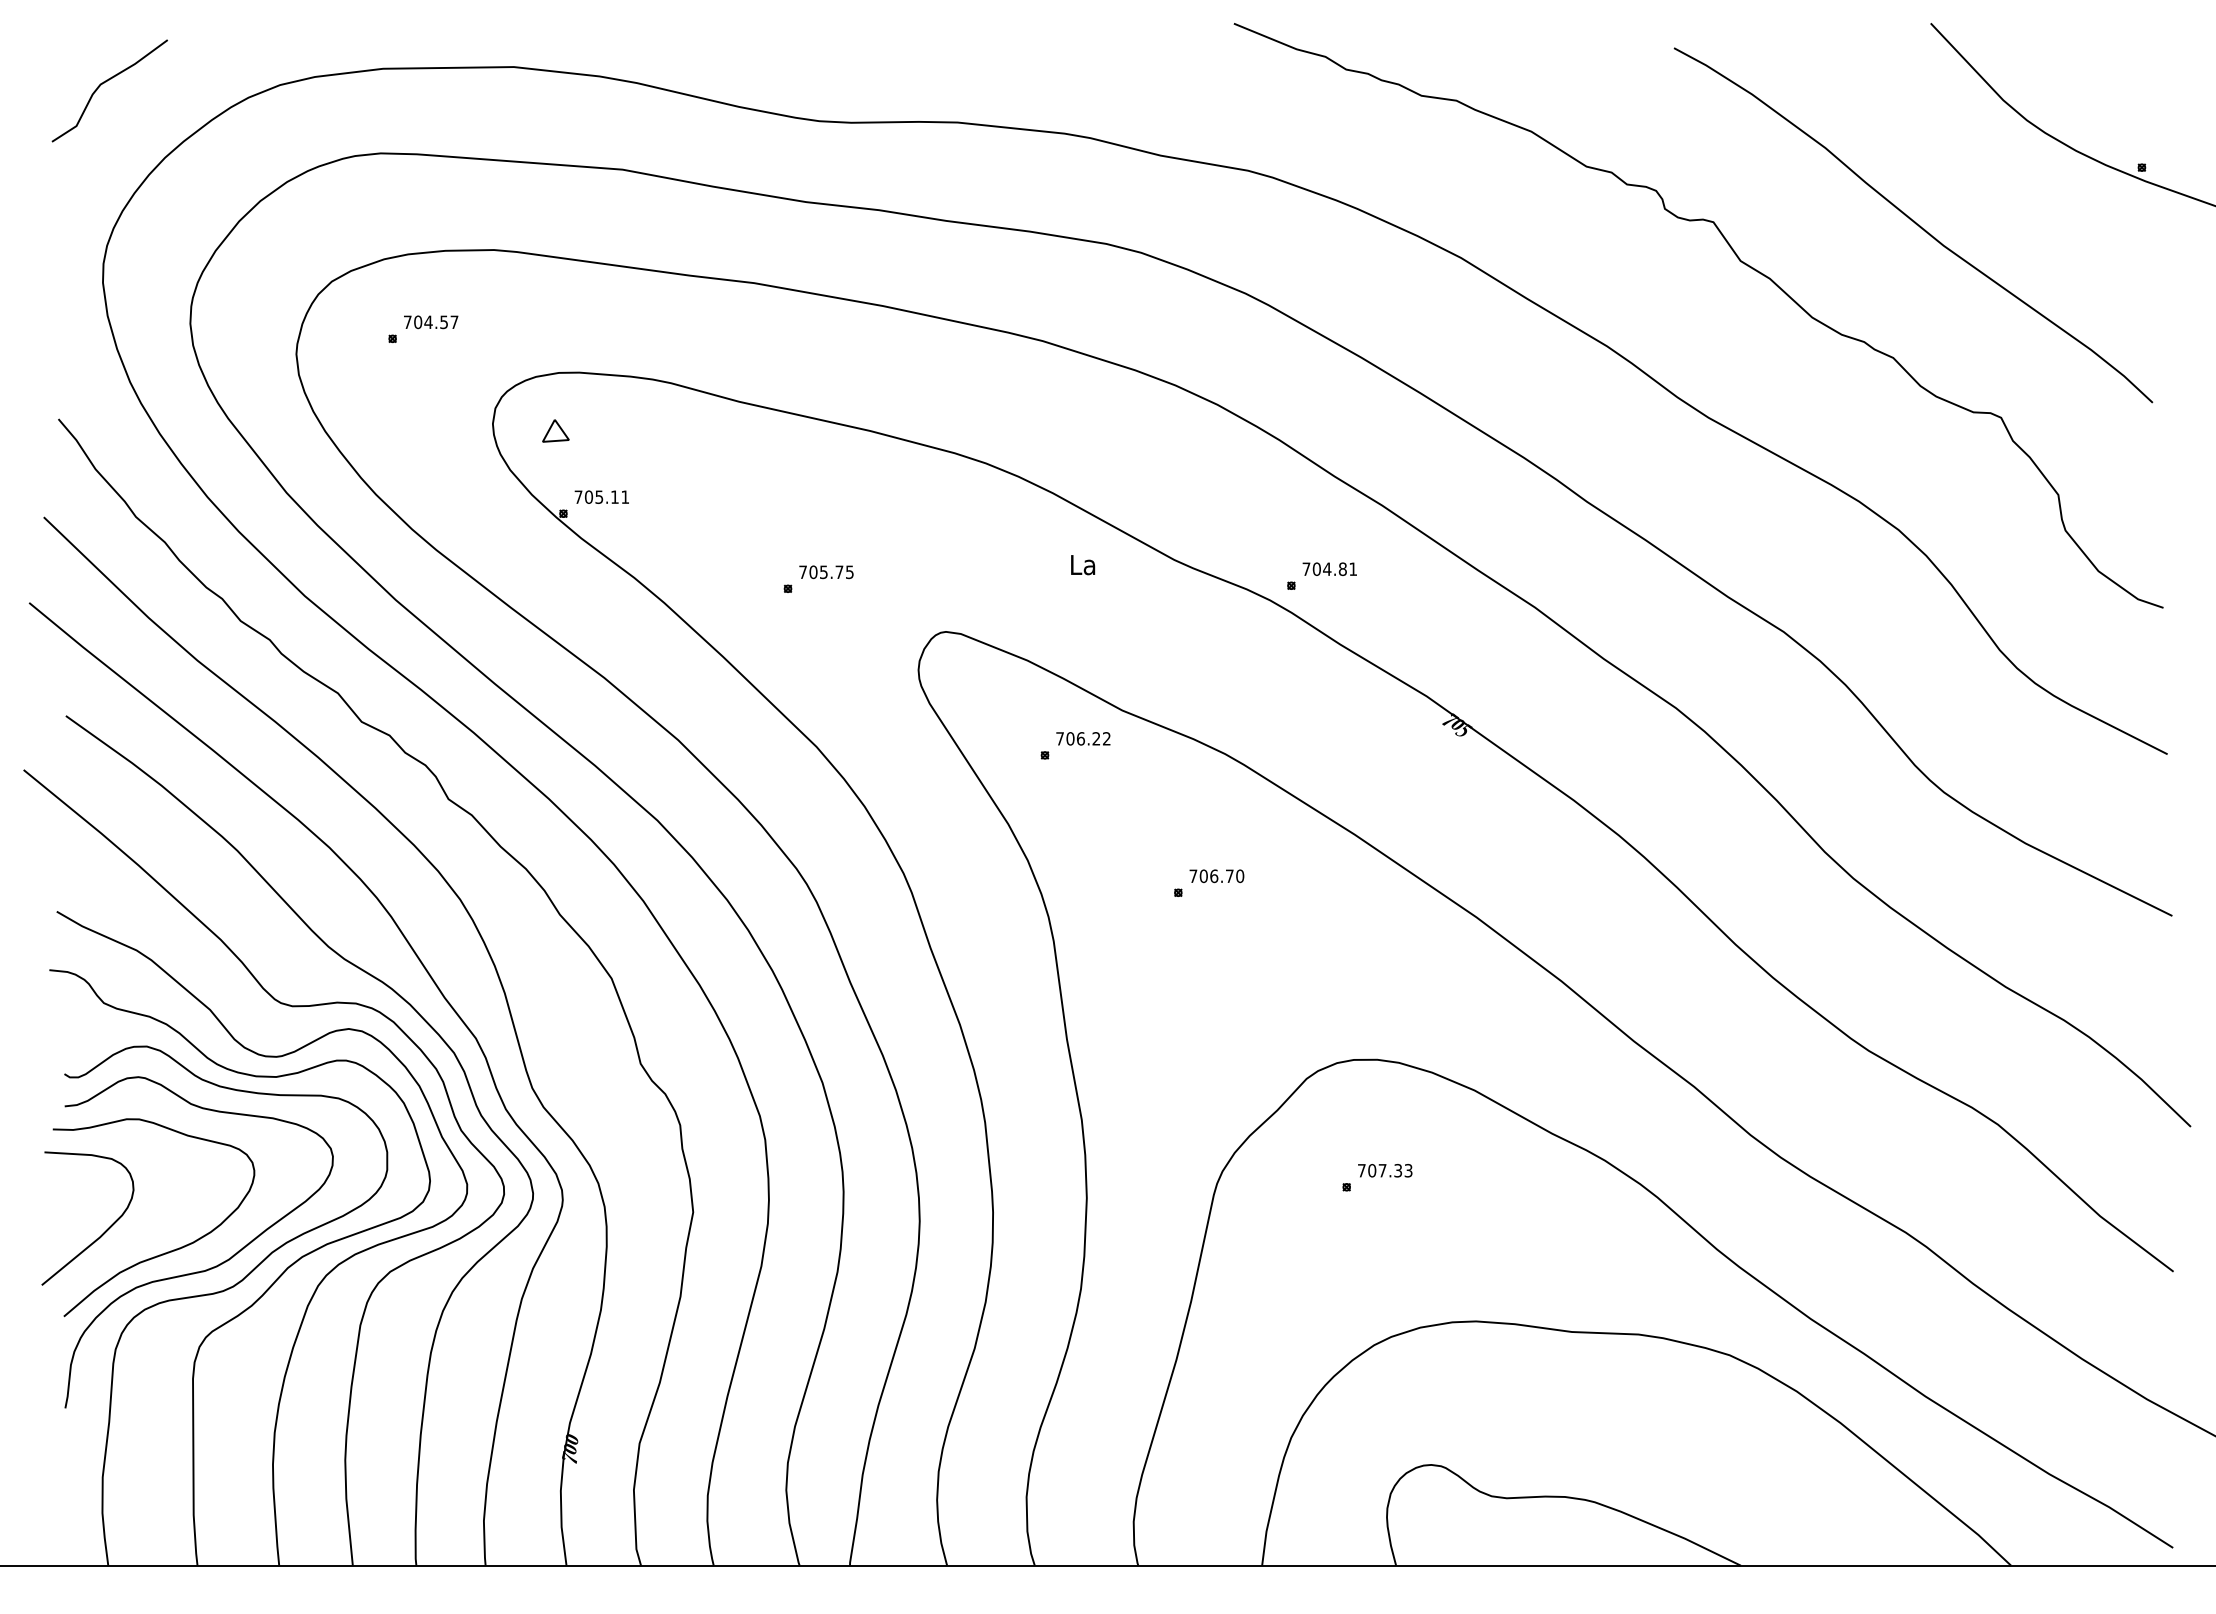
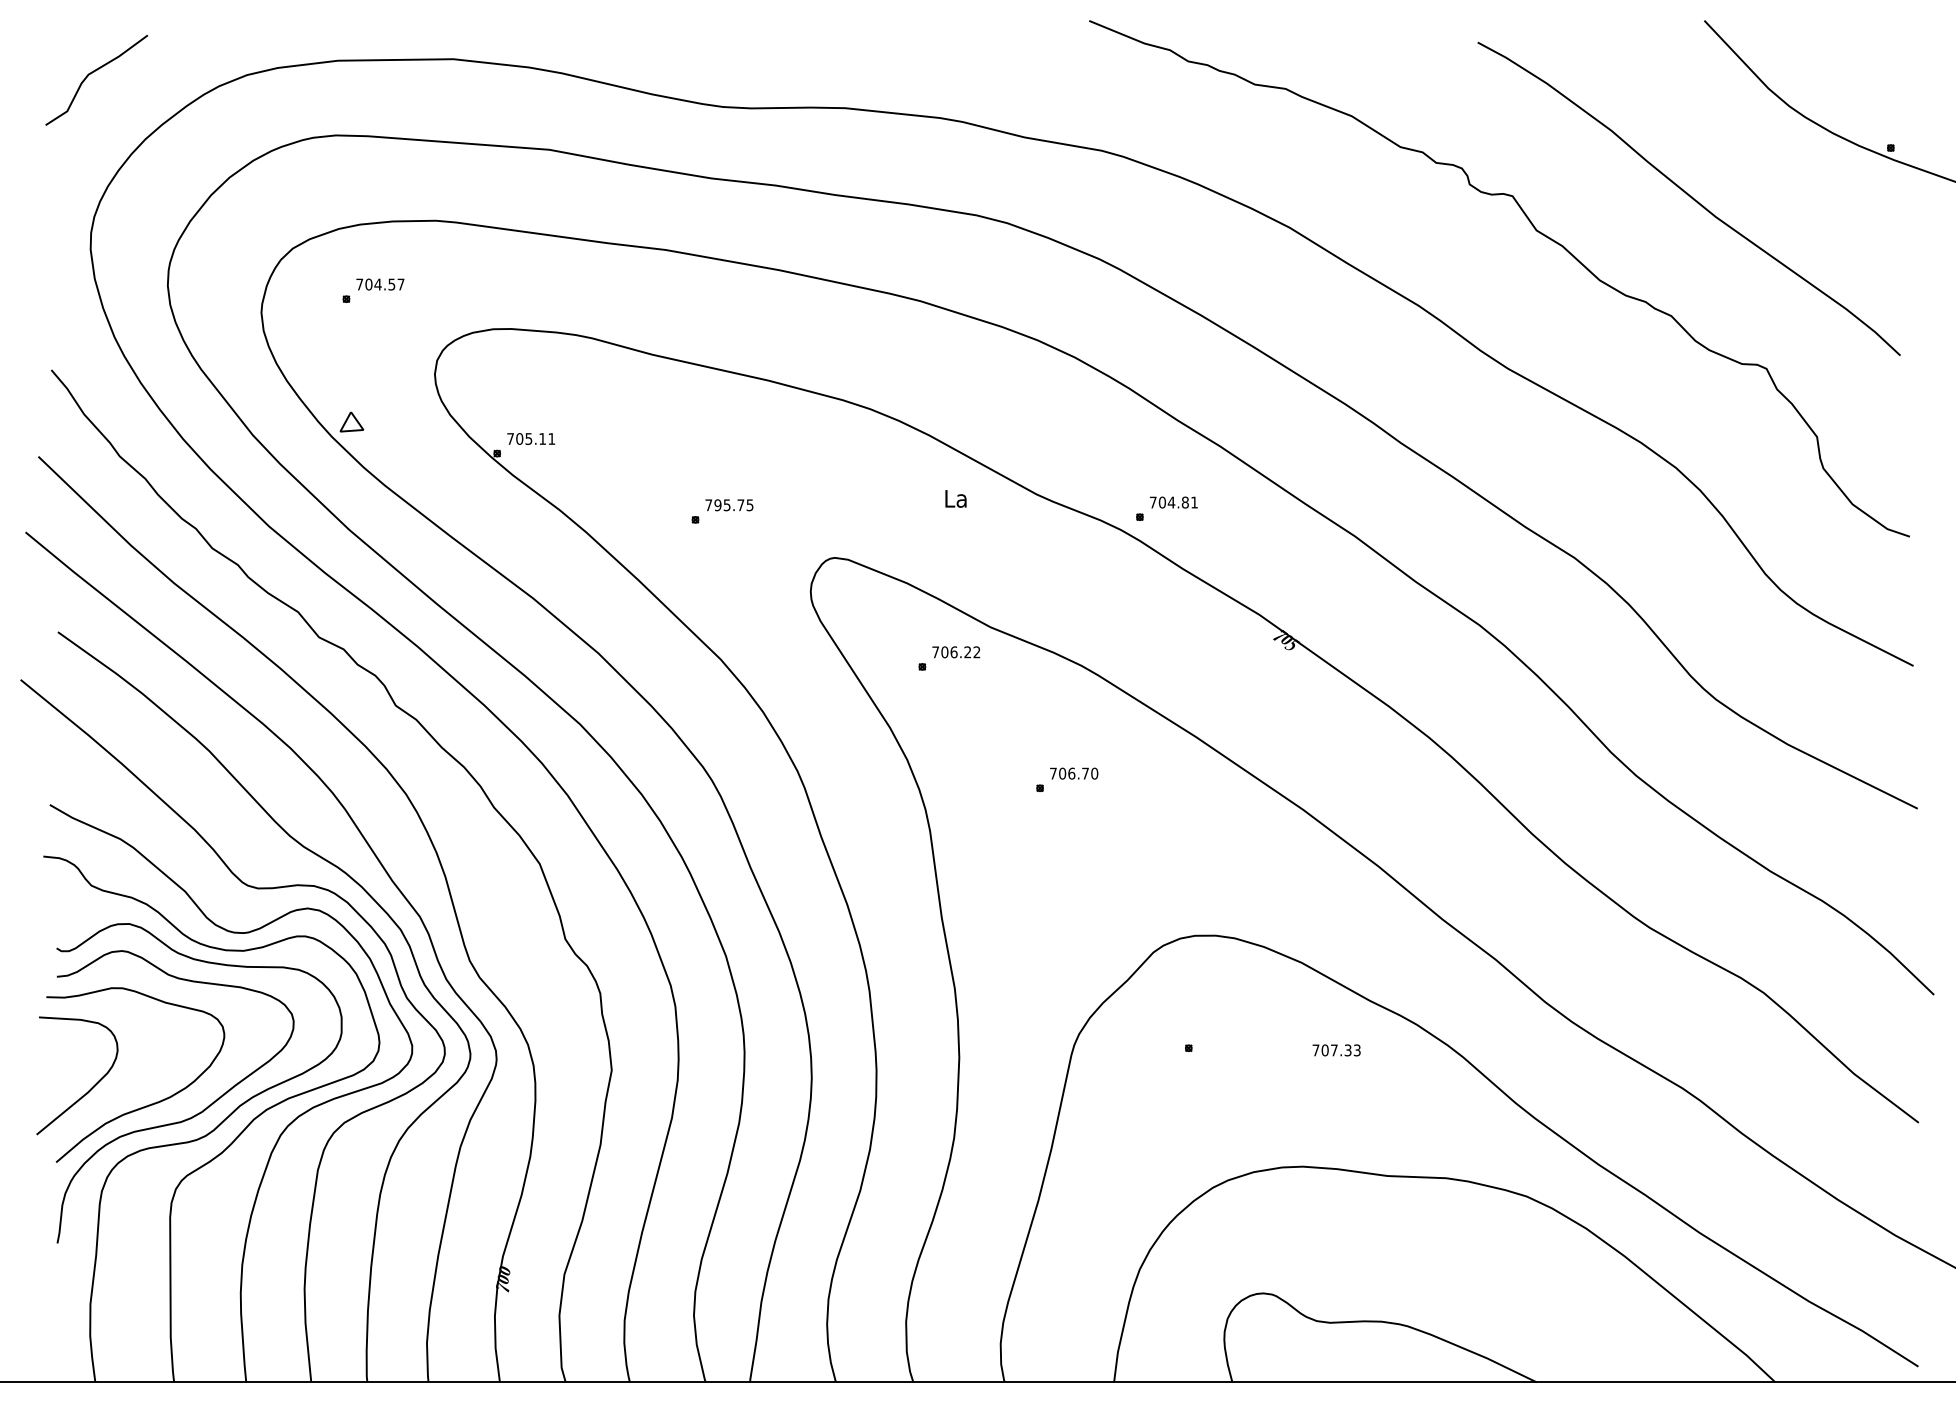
part: (555, 430) -> (351, 421), moved
text: (813, 572) -> (717, 505), 705.75 -> 795.75
text: (1385, 1170) -> (1336, 1050), moved

